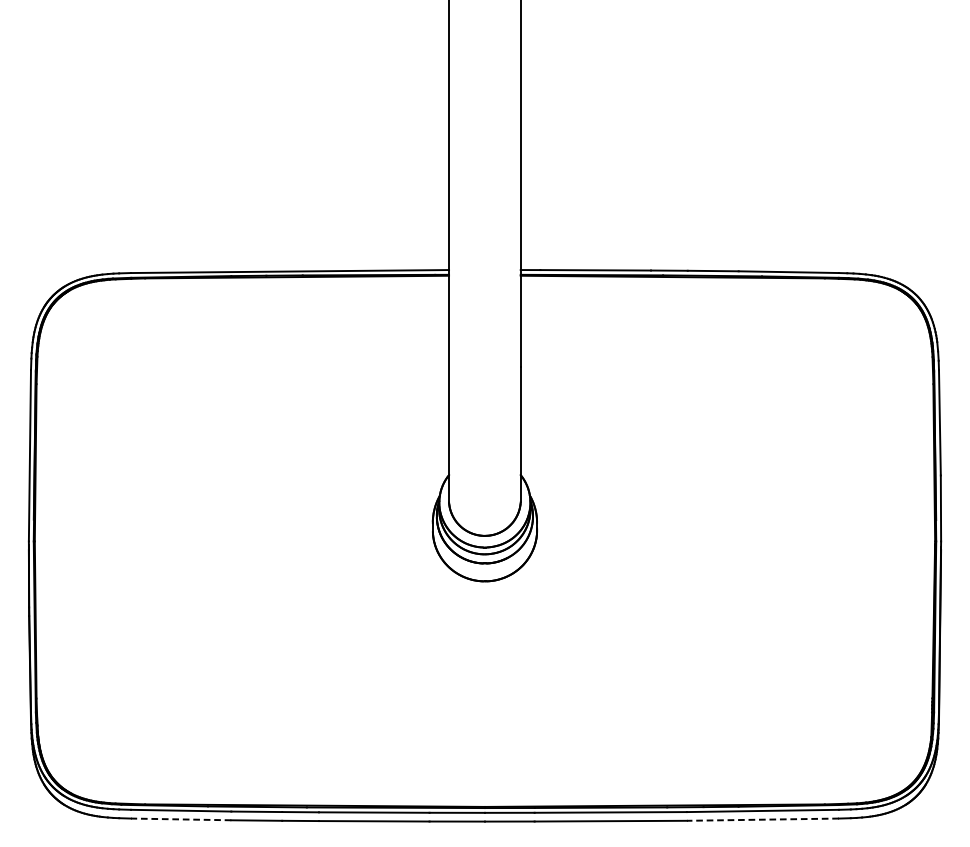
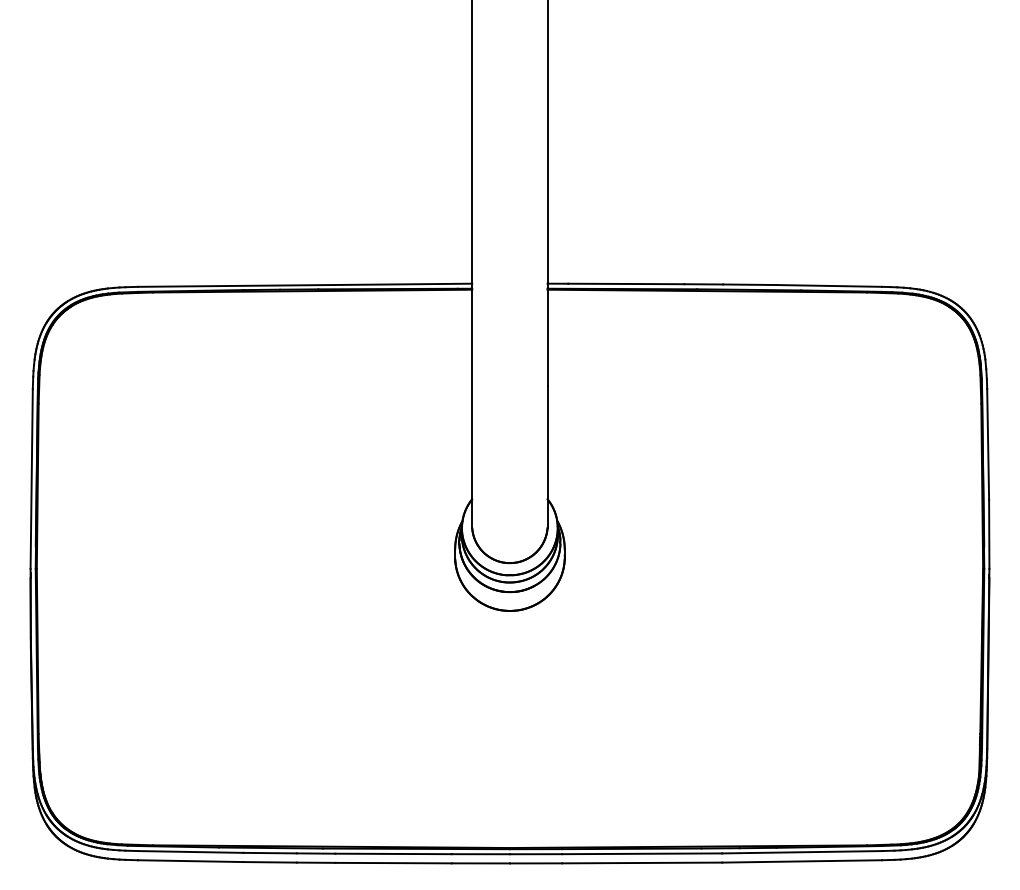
line: (181, 819) -> (190, 861), dashed -> solid
line: (763, 819) -> (802, 861), dashed -> solid

